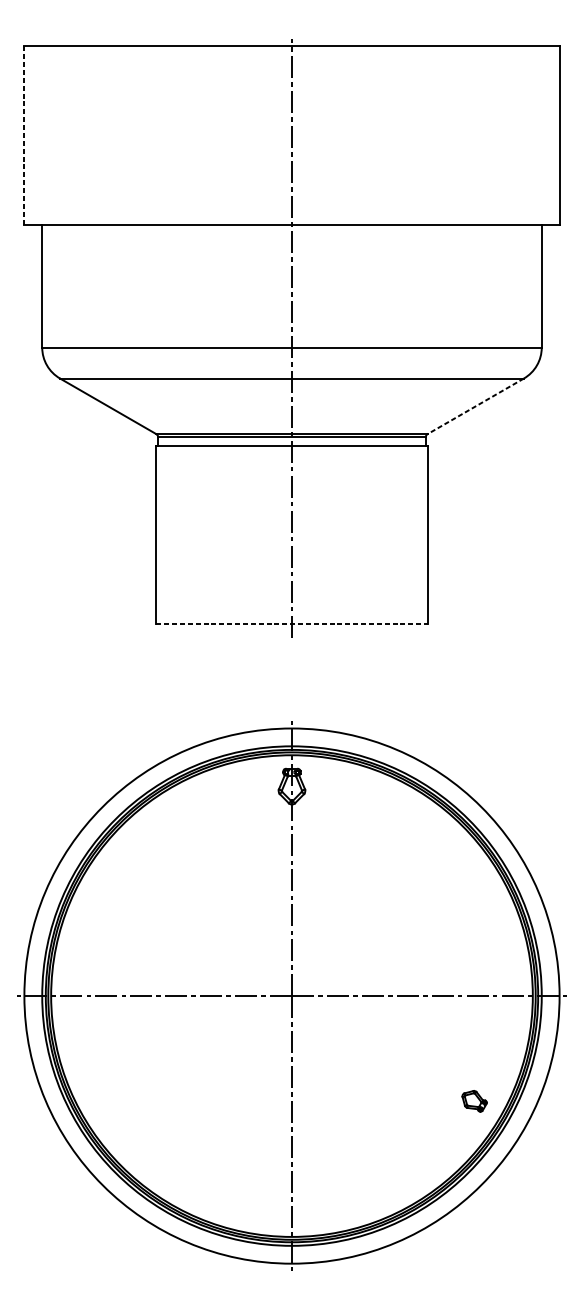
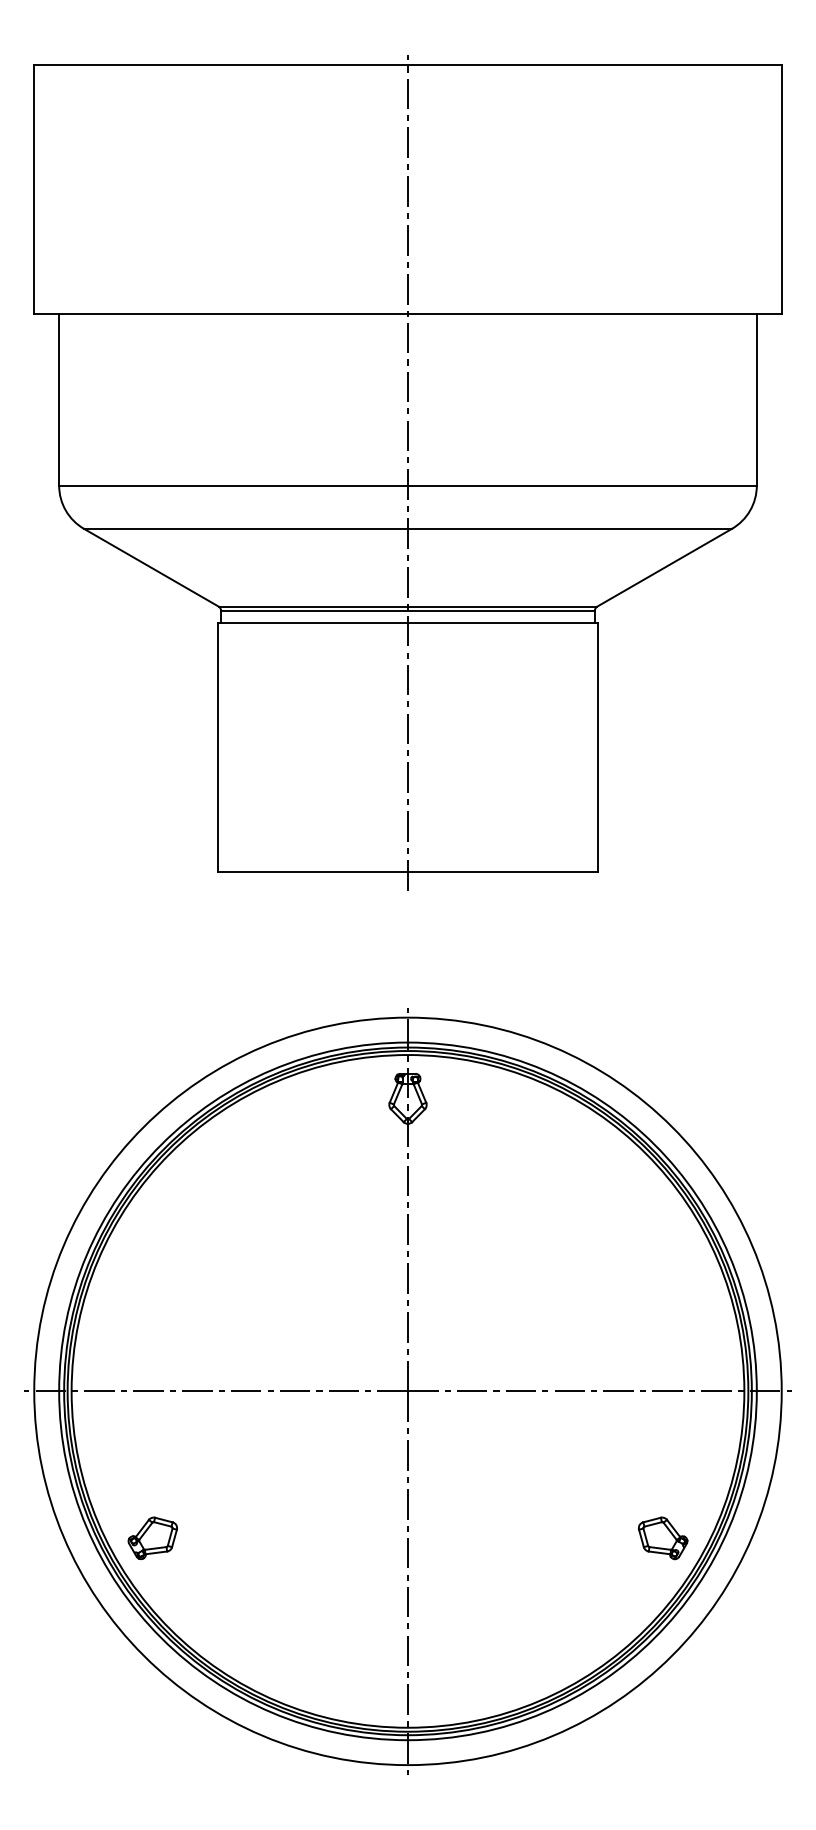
line: (24, 135) -> (34, 189), dashed -> solid
line: (475, 406) -> (664, 567), dashed -> solid
line: (292, 624) -> (408, 872), dashed -> solid
part: (109, 1100) -> (152, 1537), added
part: (474, 1101) -> (662, 1538), size x1.43

